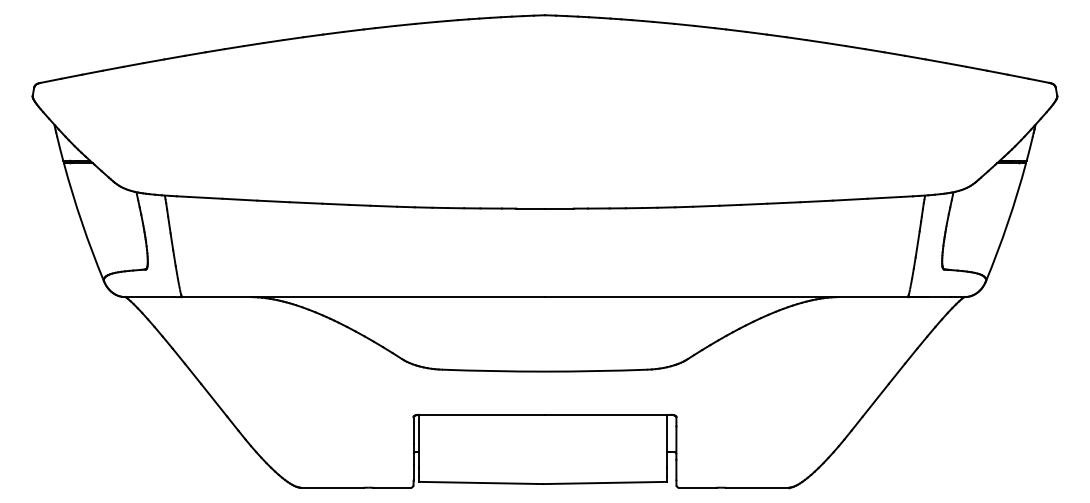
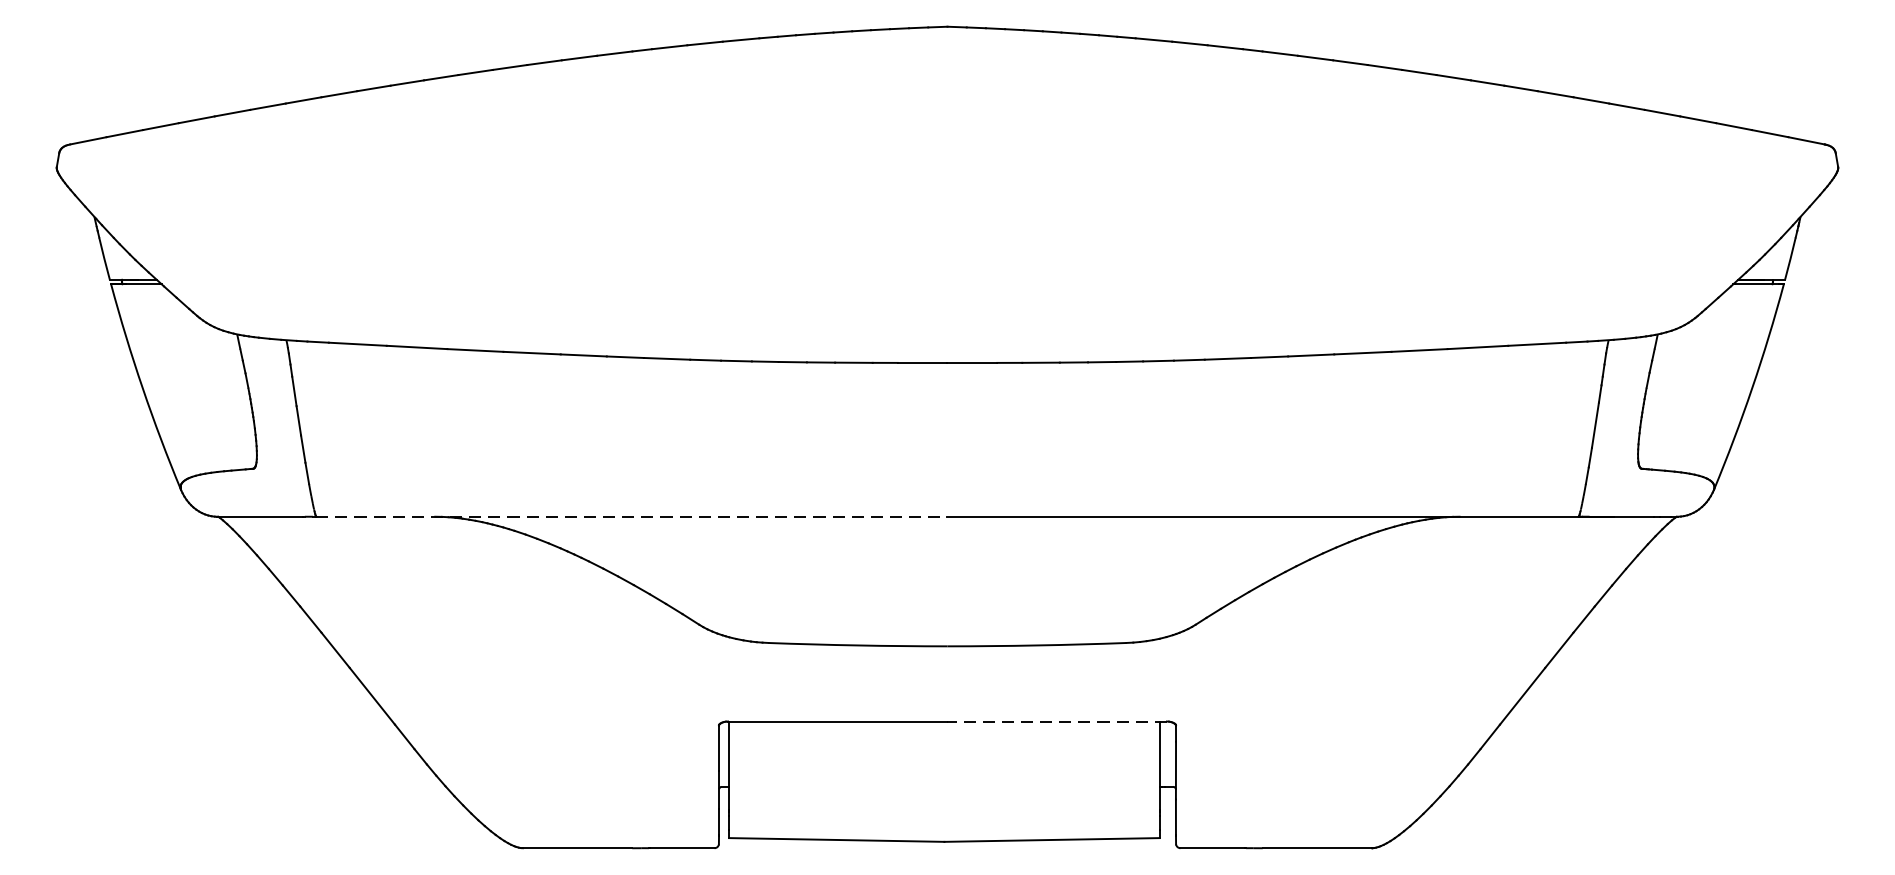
line: (363, 297) -> (631, 517), solid -> dashed
line: (607, 414) -> (1056, 720), solid -> dashed

